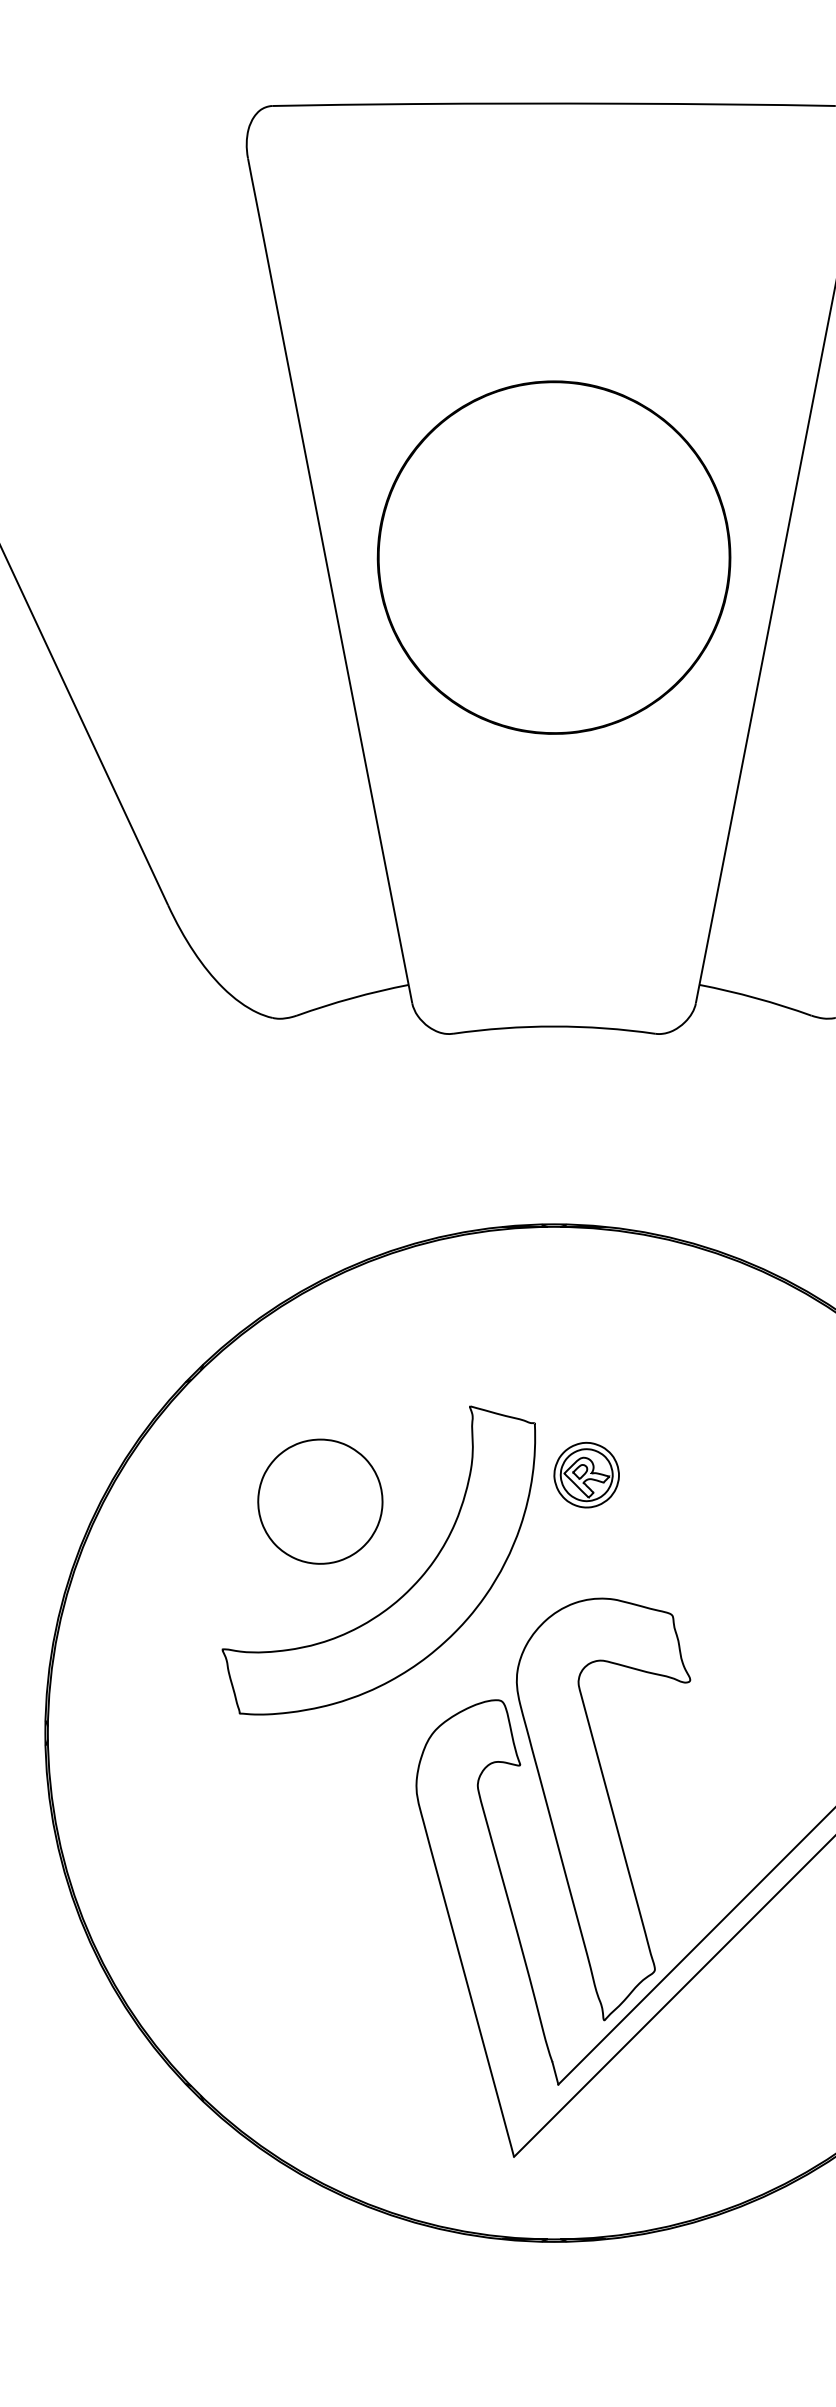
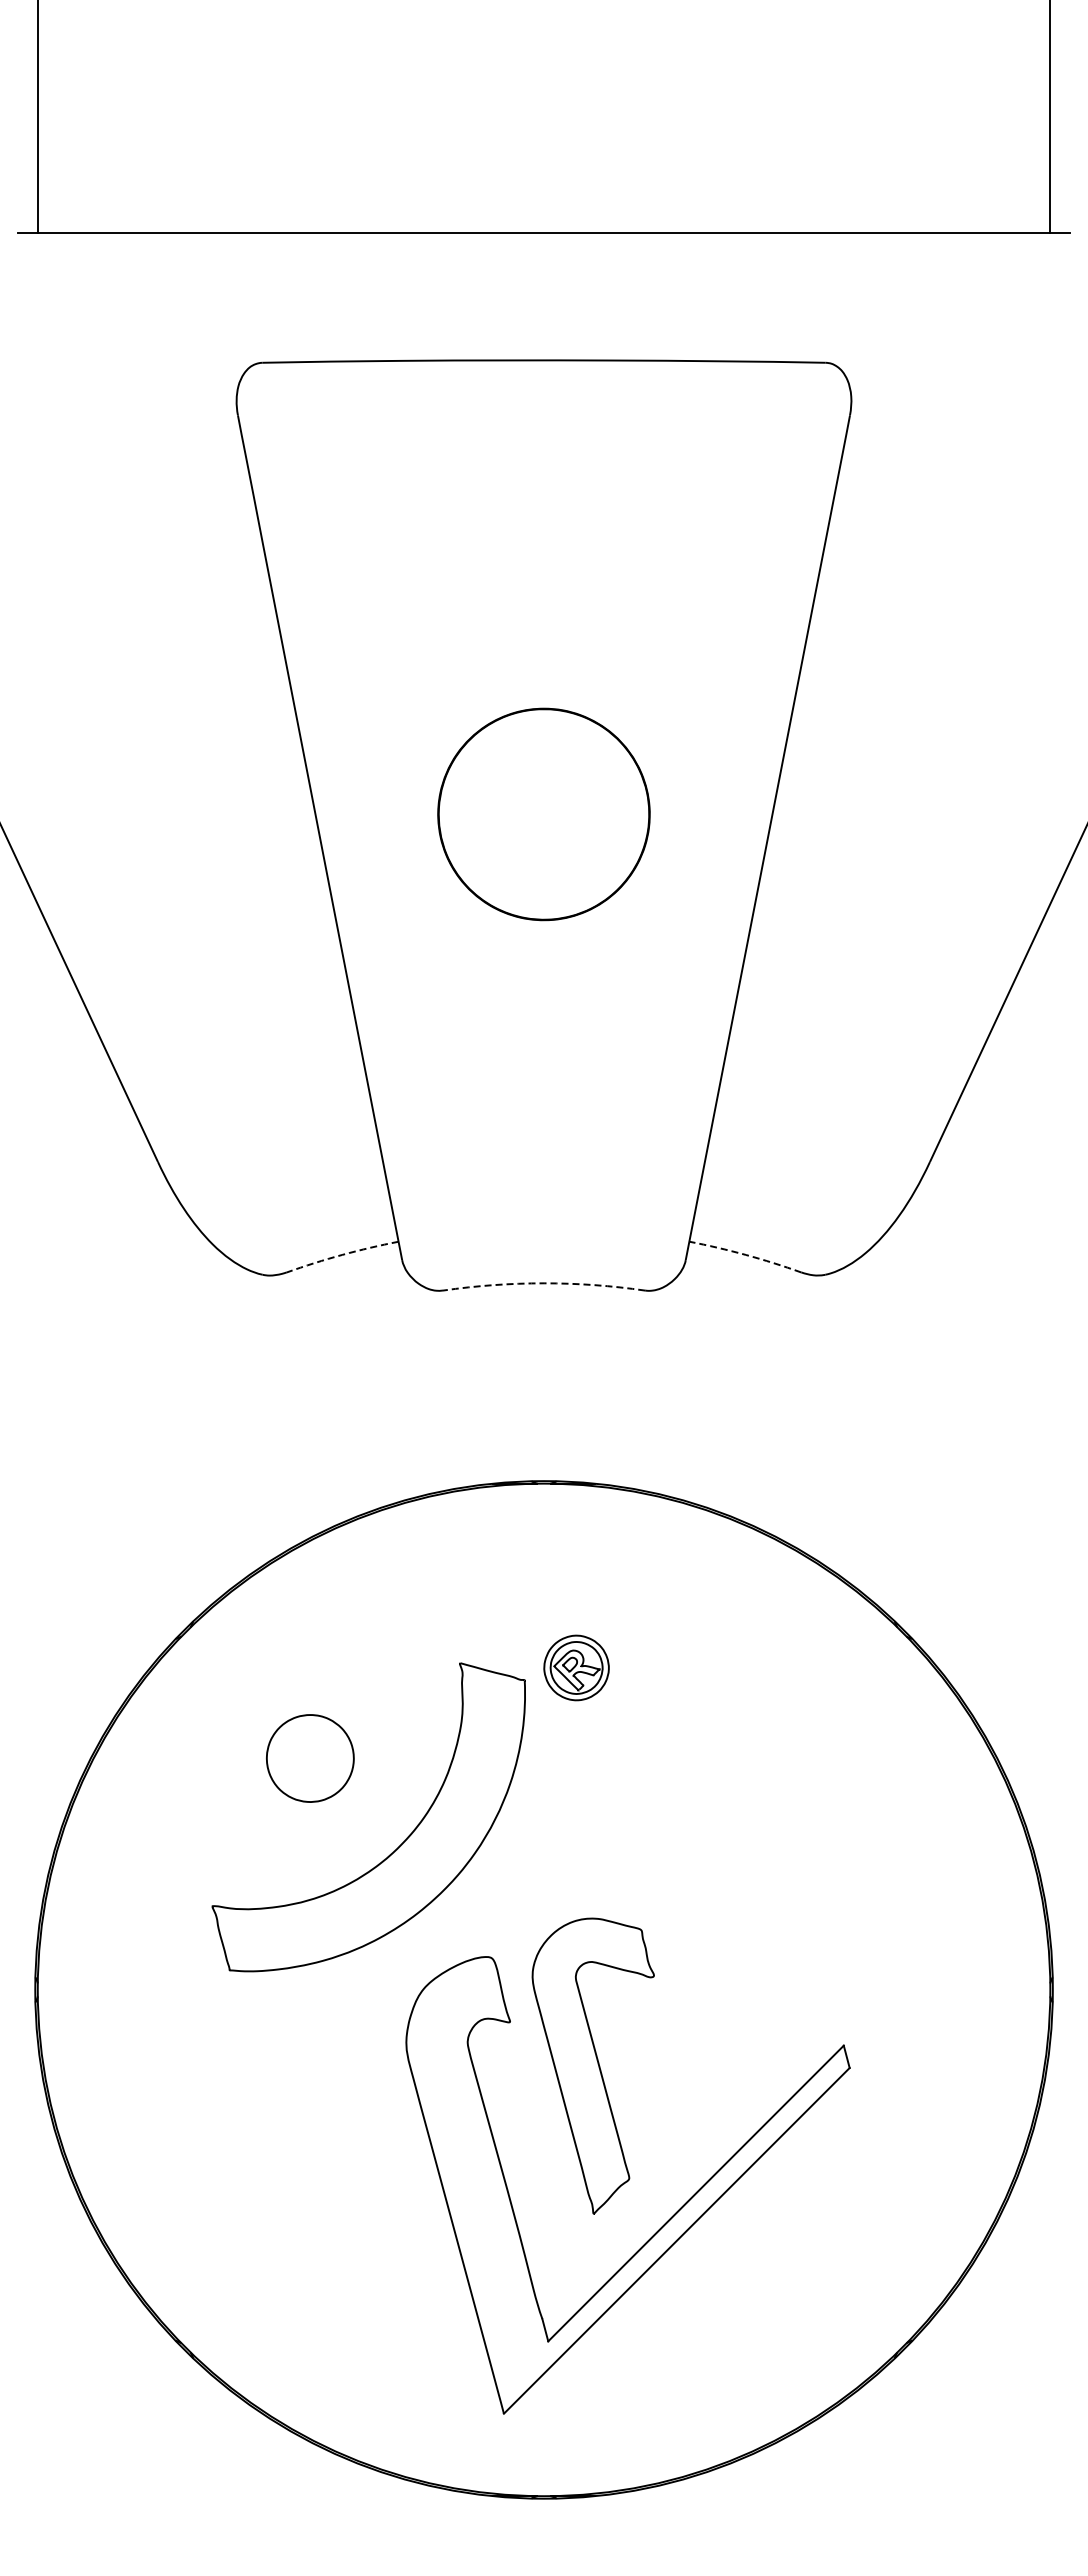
part: (553, 557) -> (543, 814), size x0.6
arc: (352, 997) -> (342, 1254), solid -> dashed
arc: (755, 997) -> (745, 1254), solid -> dashed
arc: (554, 1026) -> (544, 1283), solid -> dashed
part: (586, 1474) -> (576, 1667), moved
part: (320, 1501) -> (310, 1758), size x0.7
part: (602, 1808) -> (592, 2065), size x0.7

